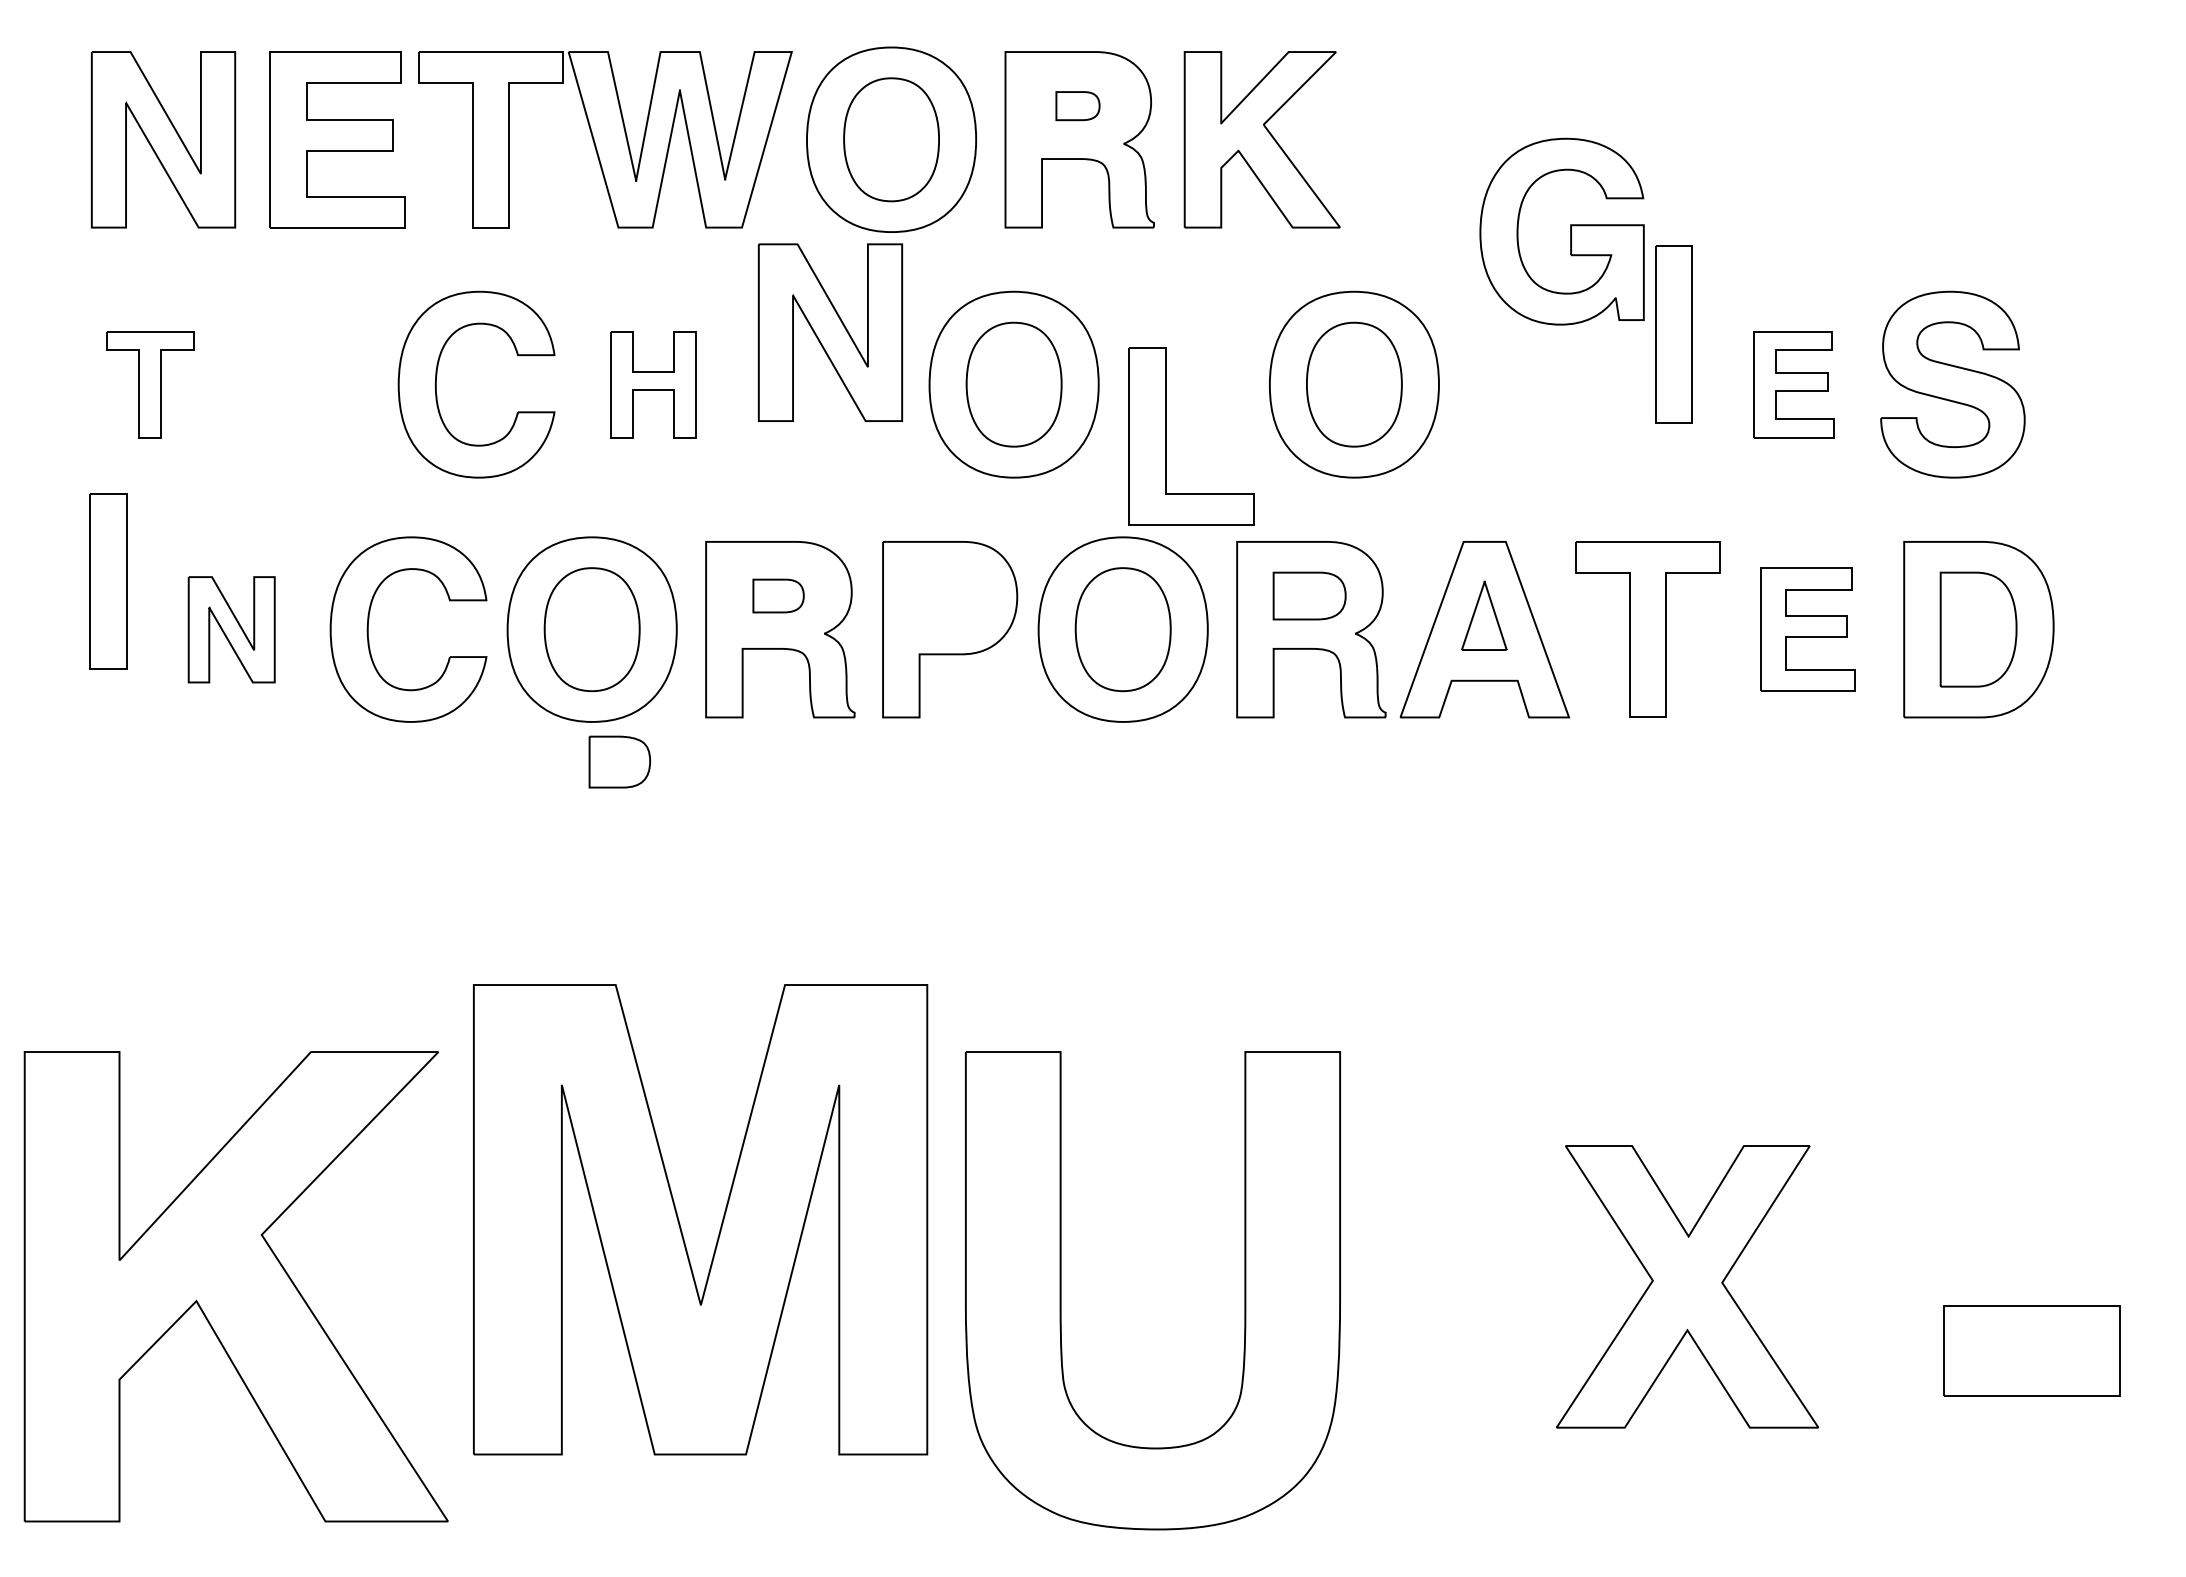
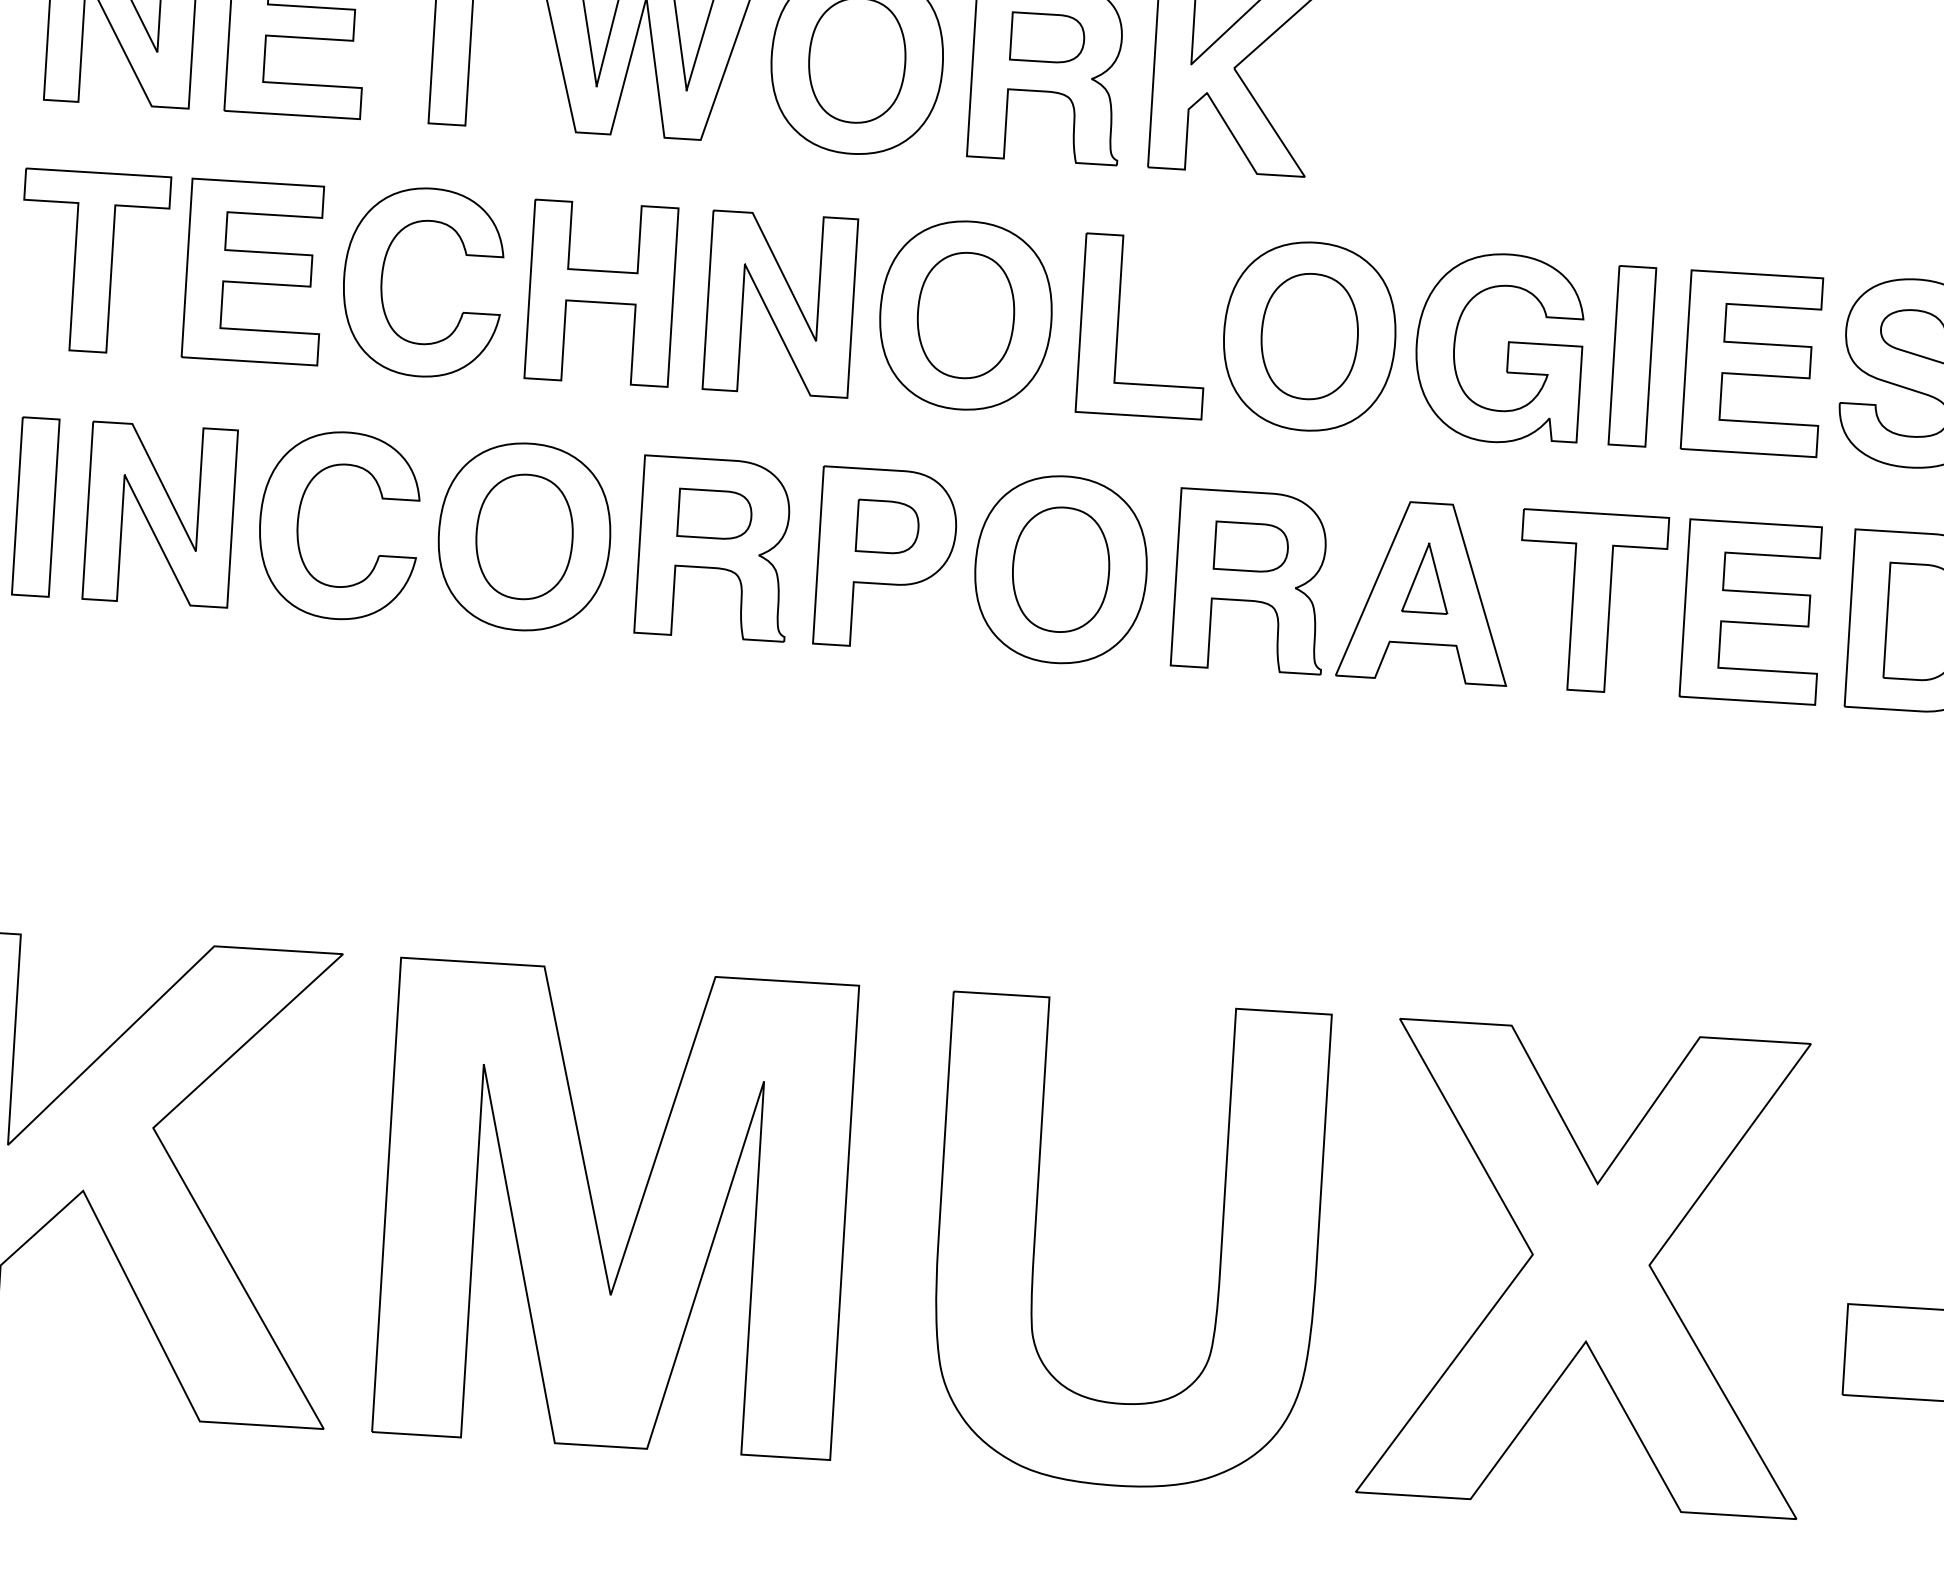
part: (1077, 105) -> (1047, 37), size x1.67
part: (1570, 231) -> (1507, 348), moved
part: (830, 332) -> (780, 303), moved
part: (1673, 334) -> (1632, 356), moved
part: (150, 384) -> (93, 261), size x1.67
part: (309, 384) -> (254, 271), added
part: (653, 384) -> (601, 293), size x1.67
part: (1793, 384) -> (1753, 363), size x1.67
part: (1166, 436) -> (1118, 324), moved
part: (108, 581) -> (35, 506), moved
part: (778, 595) -> (714, 513), size x1.43
part: (231, 629) -> (160, 514), size x1.67
part: (1807, 629) -> (1752, 611), size x1.43
part: (619, 761) -> (887, 526), moved
part: (680, 1223) -> (595, 1211), moved
part: (1687, 1286) -> (1590, 1268), size x1.67
part: (1061, 1290) -> (1035, 1238), moved

